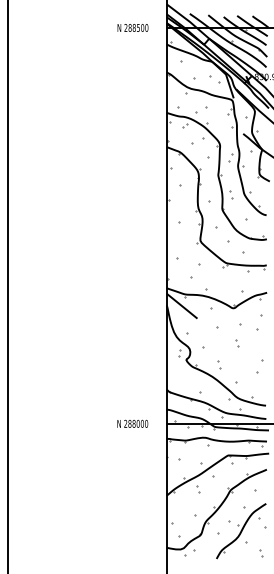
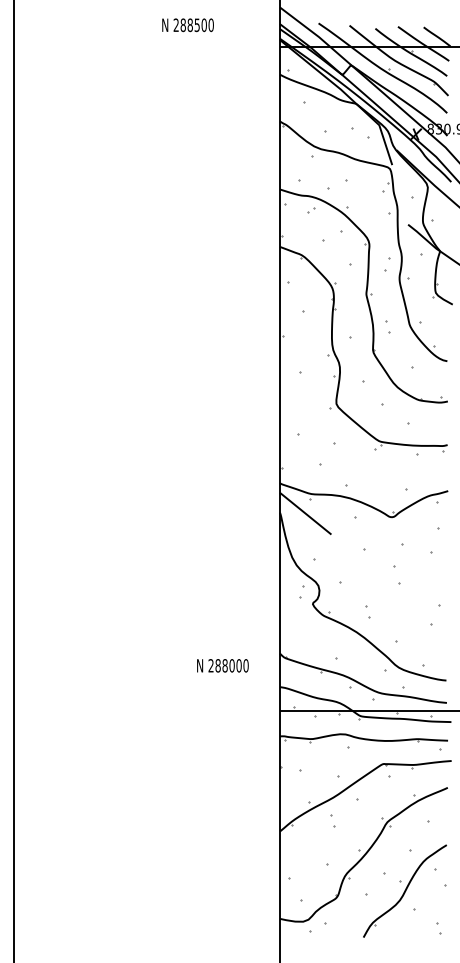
text: (132, 27) -> (187, 24), moved
part: (237, 343) -> (398, 576), size x1.6
text: (132, 423) -> (222, 665), moved

